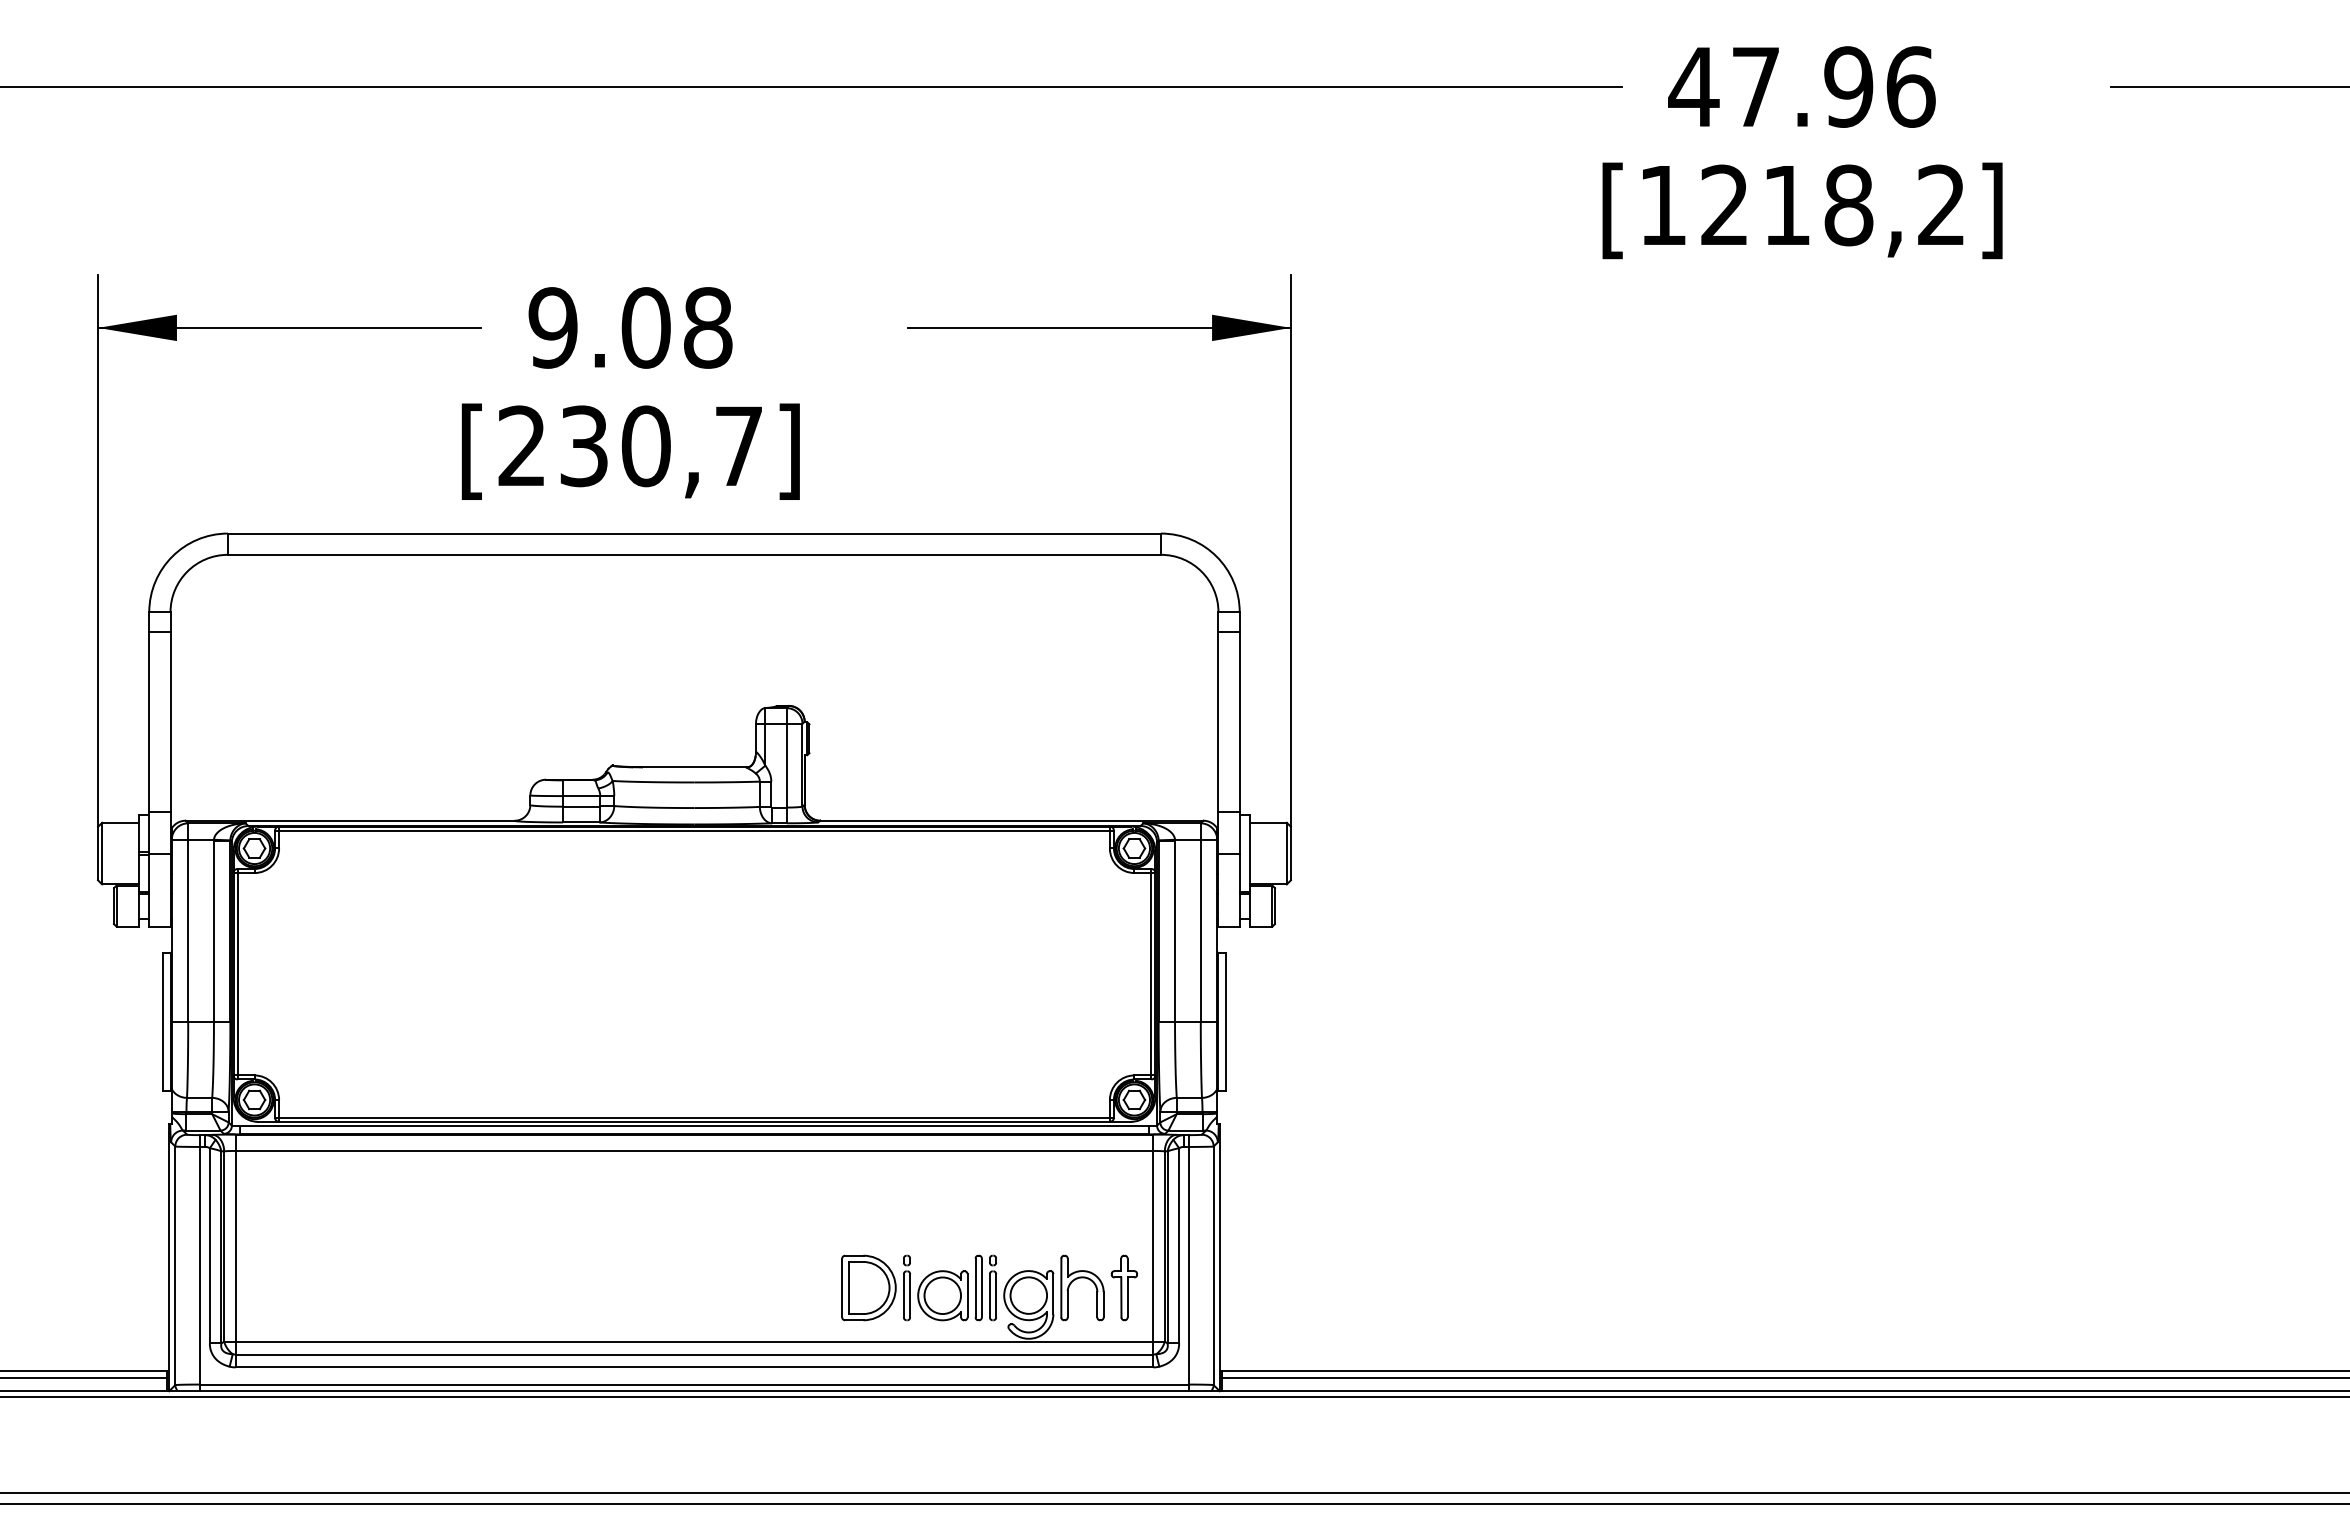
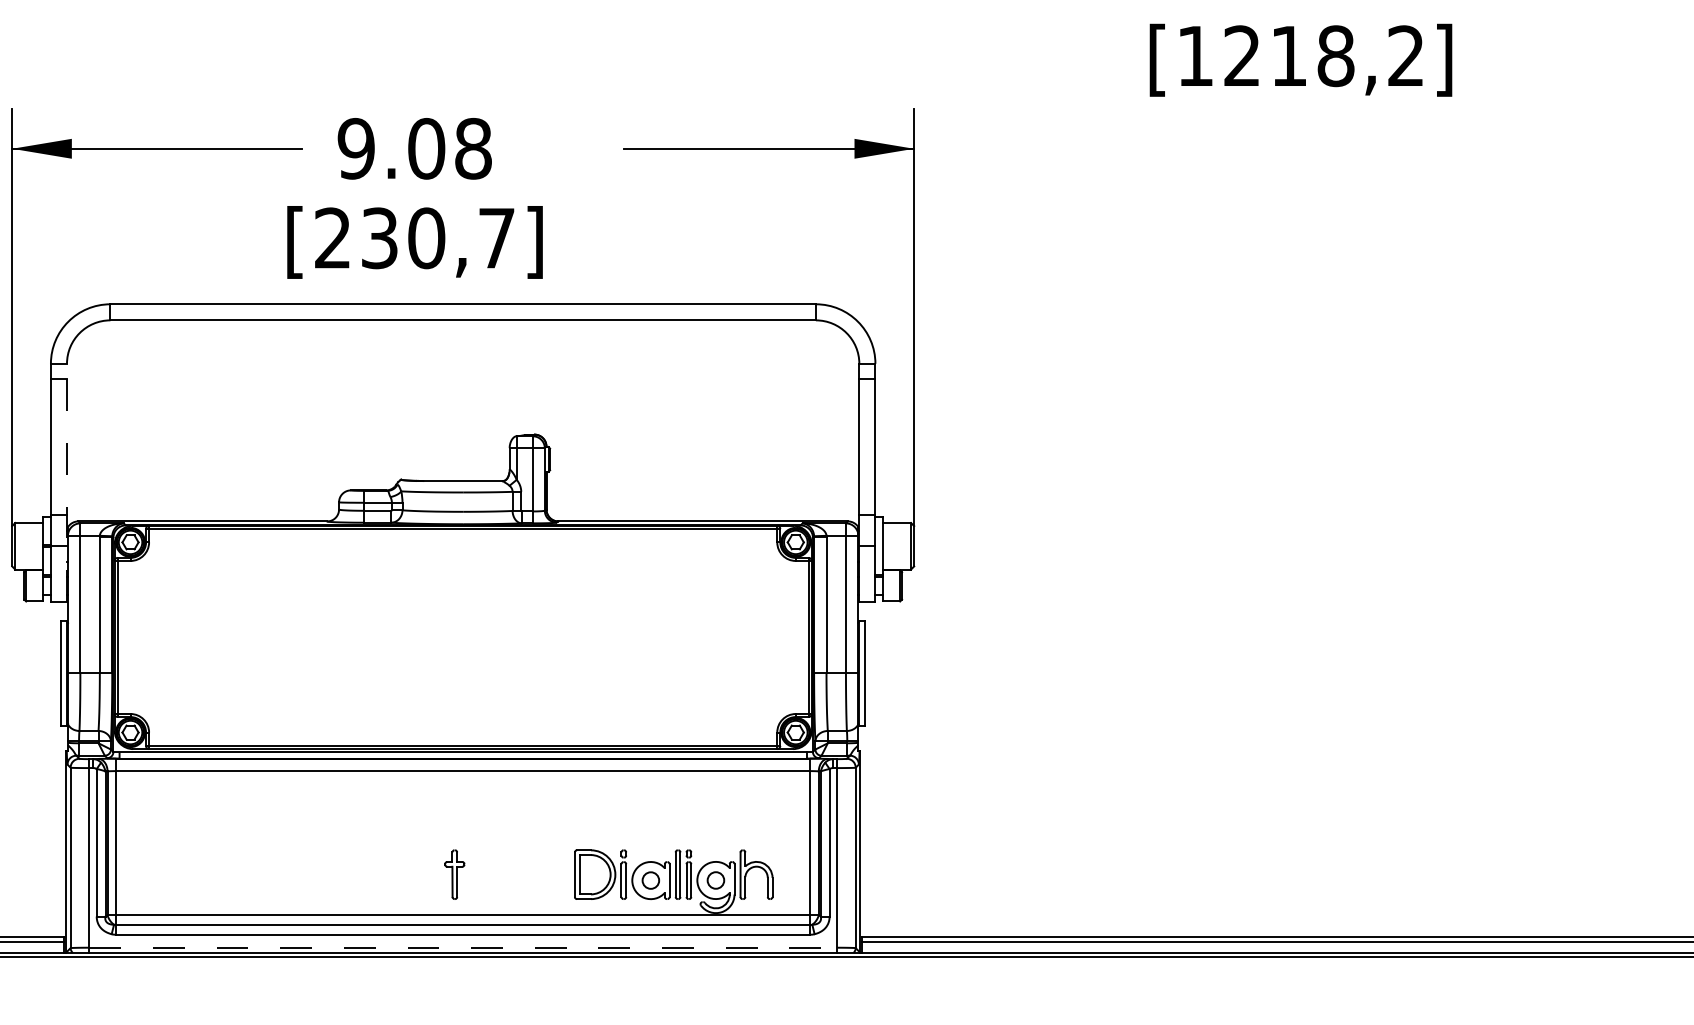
line: (170, 769) -> (66, 482), solid -> dashed
part: (1124, 1287) -> (454, 874), moved
circle: (942, 1295) -> (650, 880), size x0.6
circle: (1028, 1295) -> (715, 880), size x0.6
line: (694, 1384) -> (463, 947), solid -> dashed

